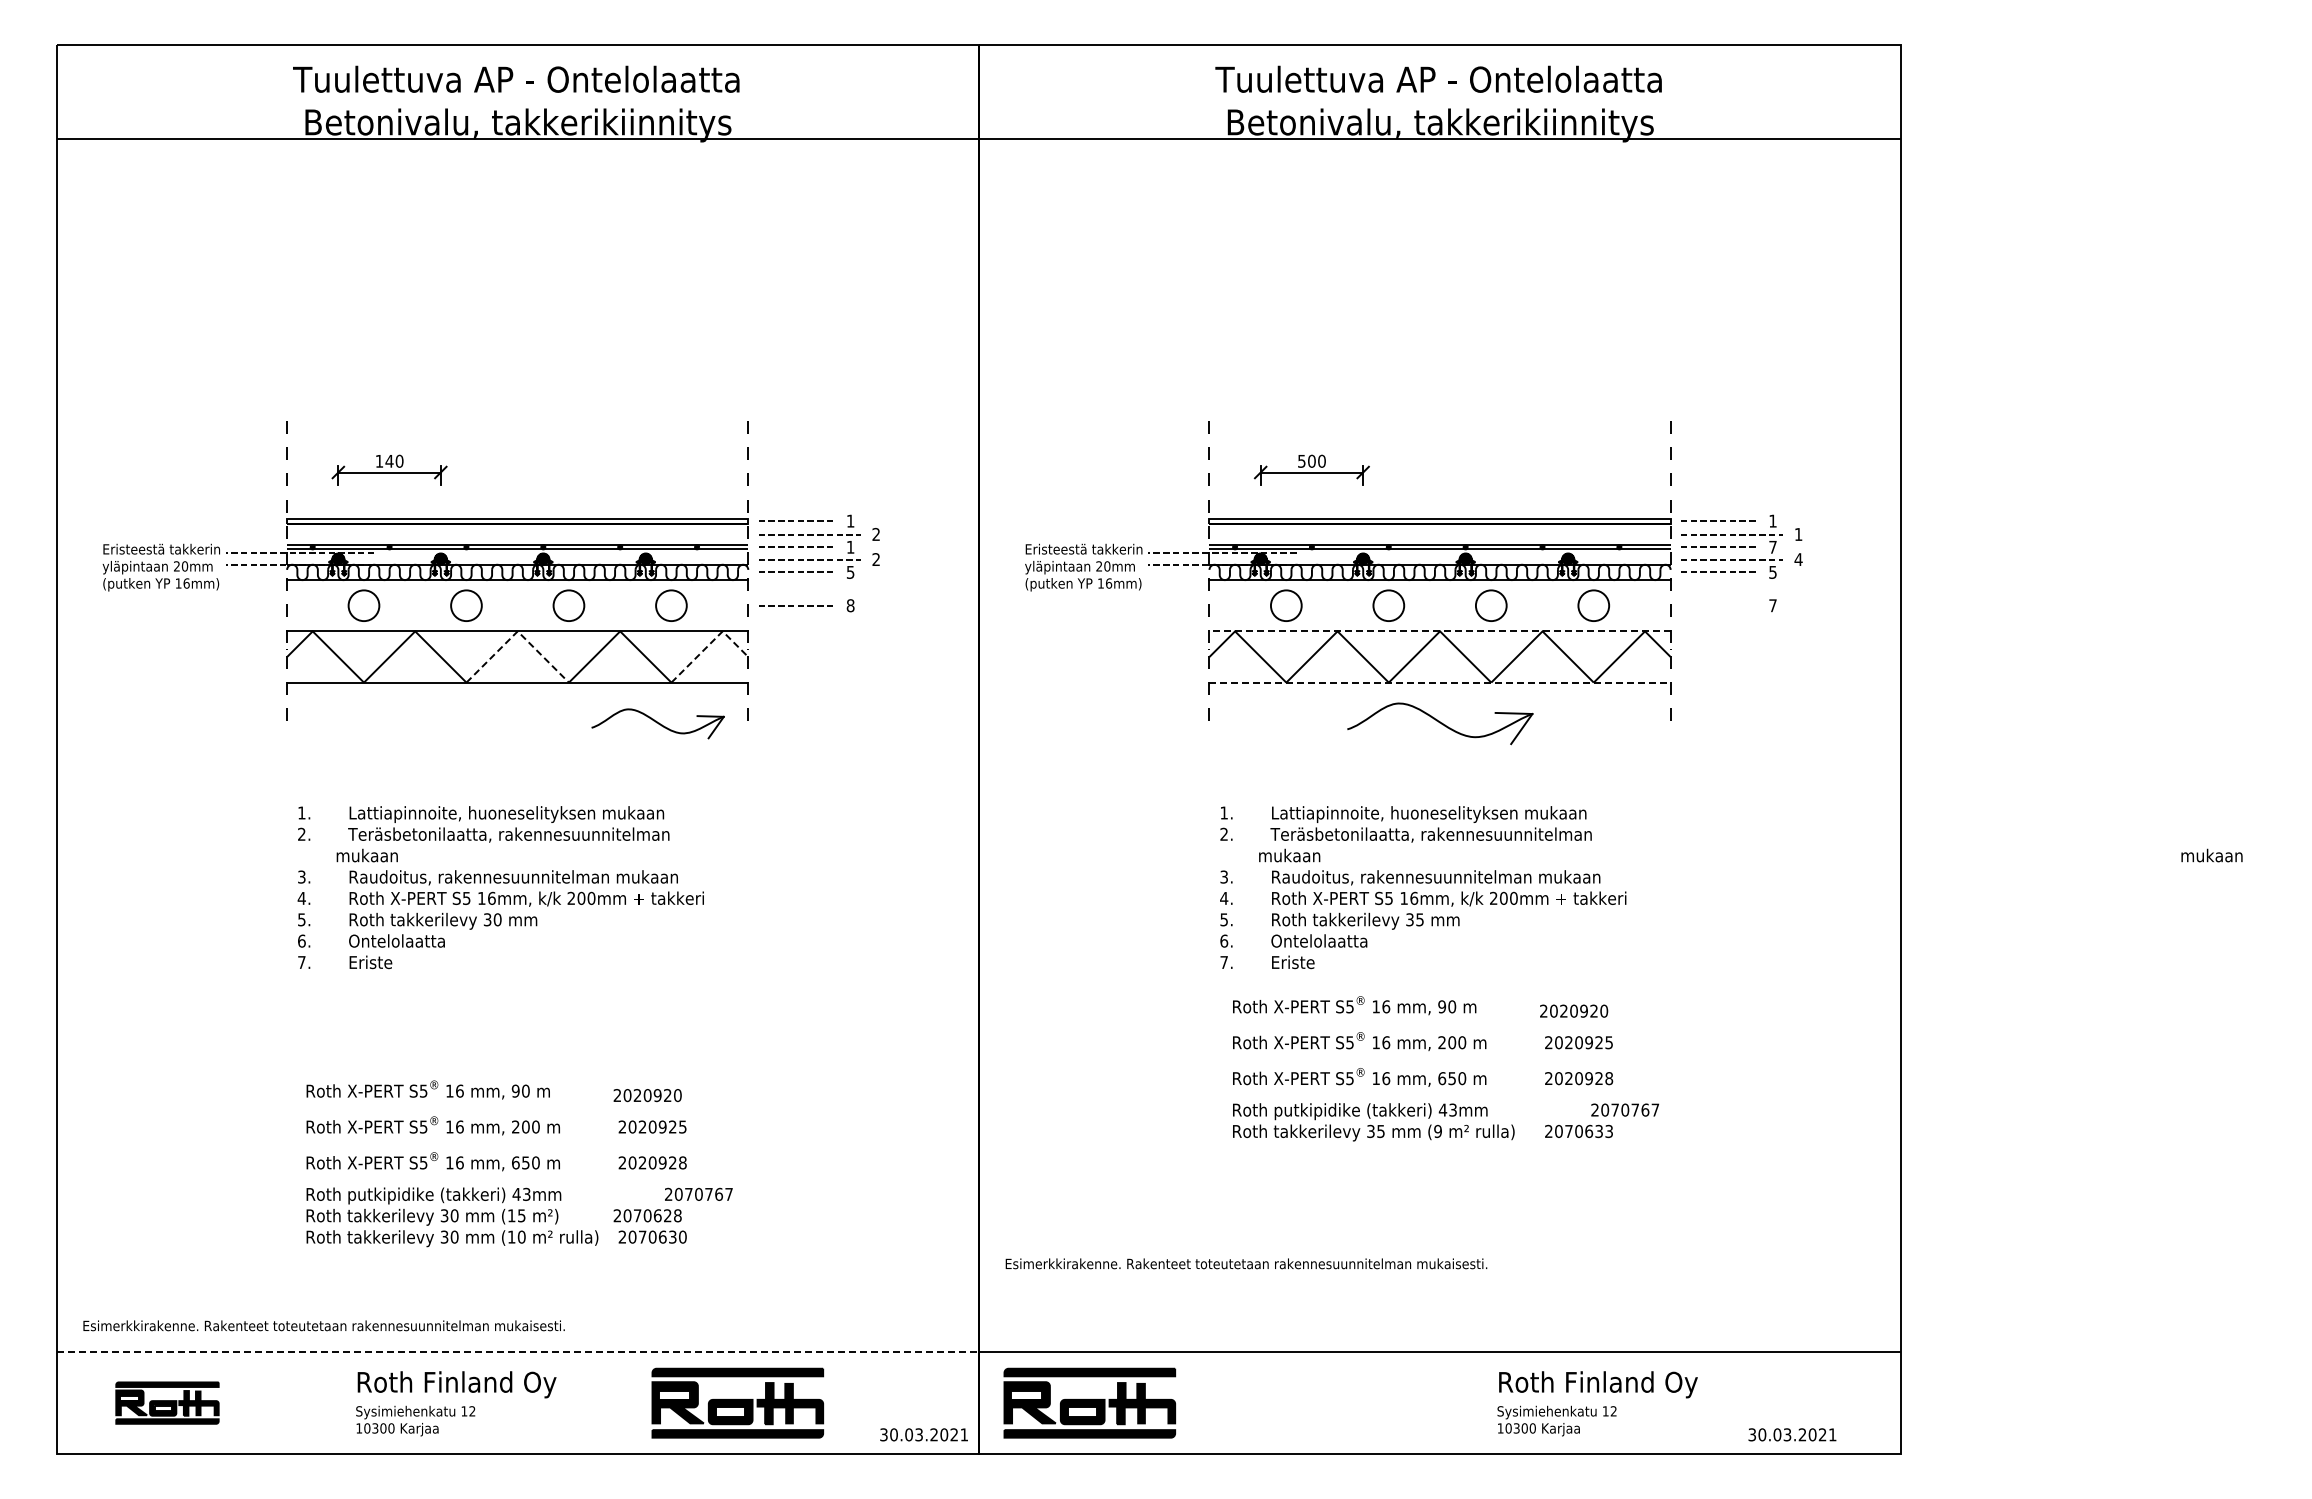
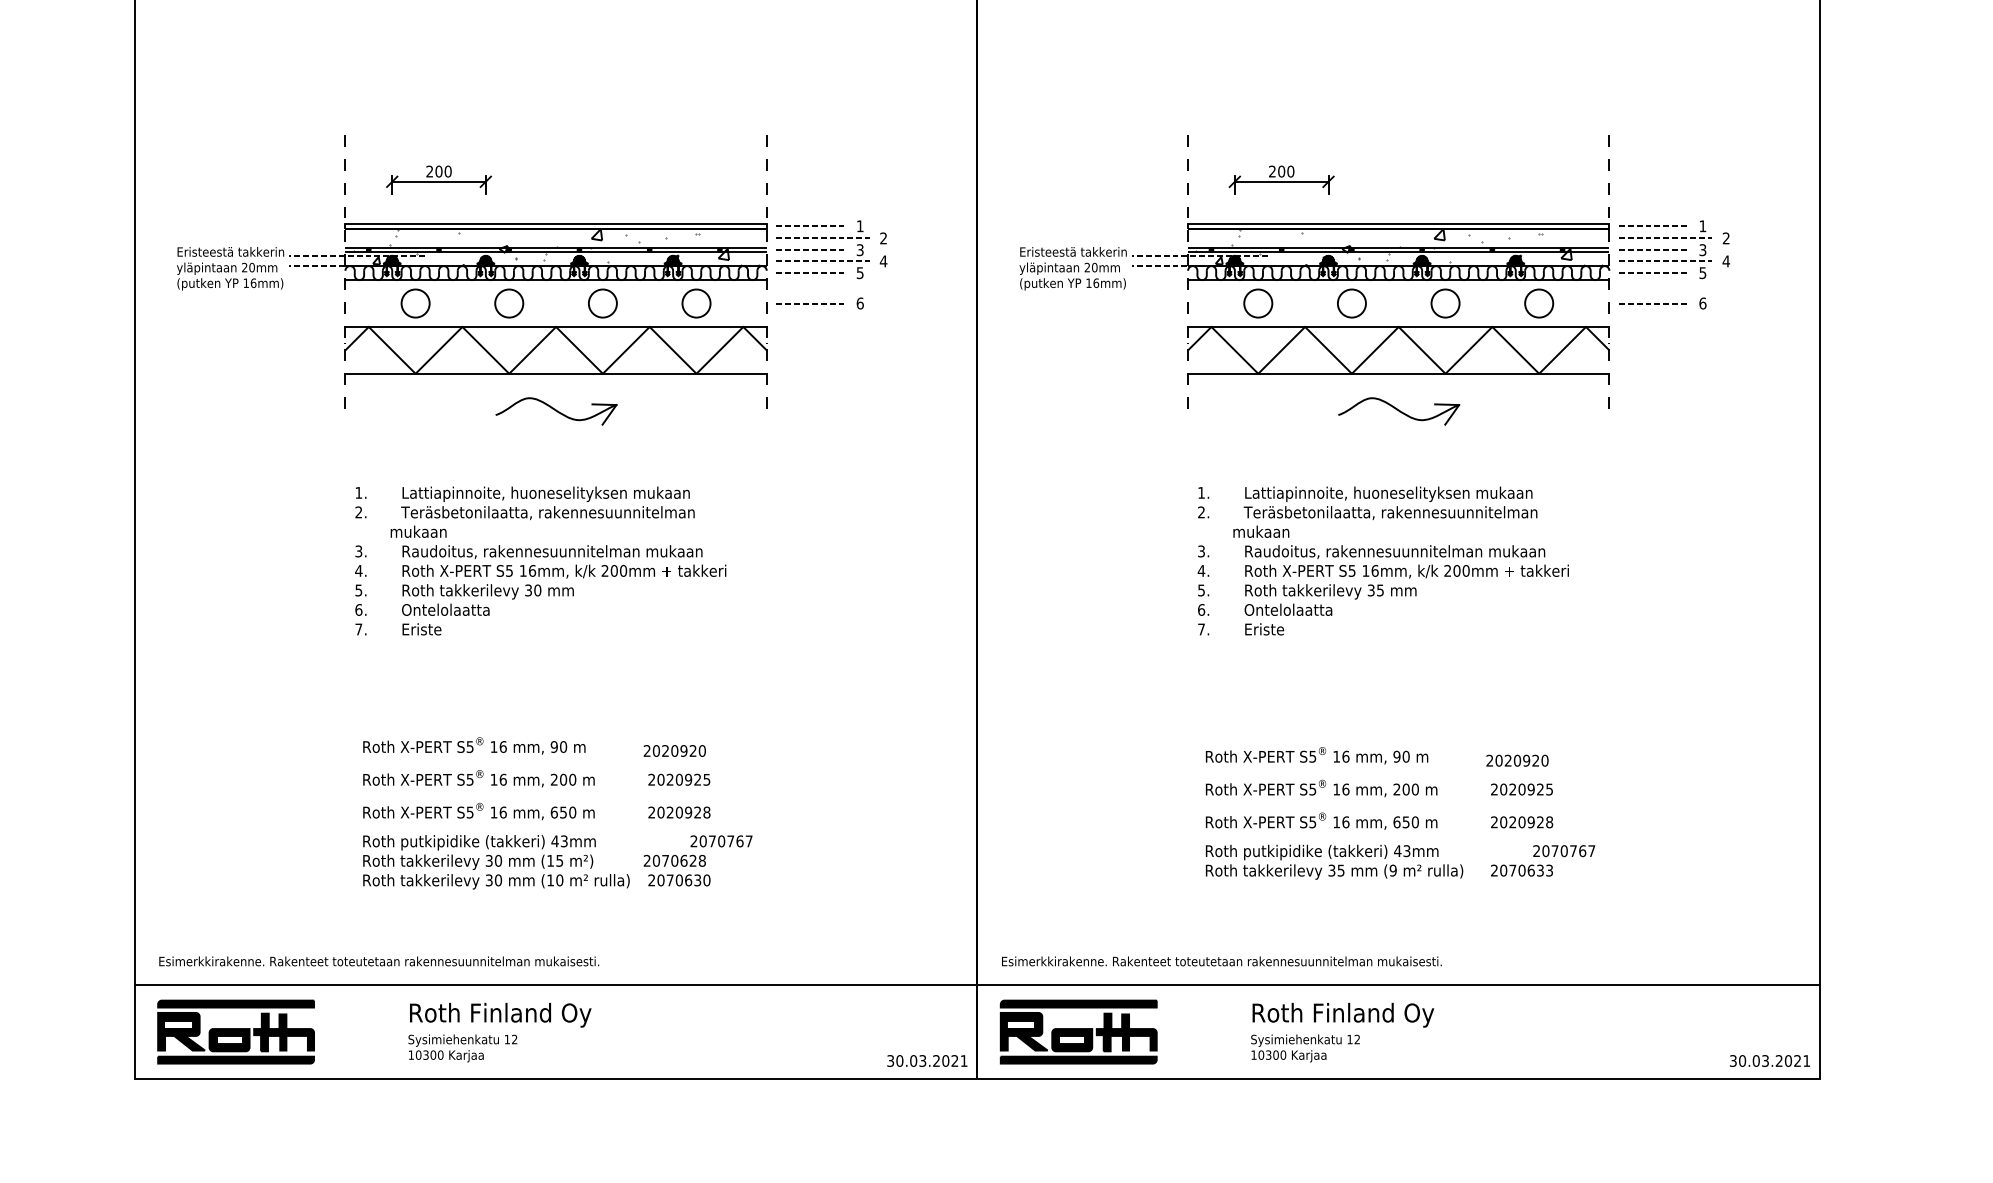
text: (384, 460) -> (434, 170), 140 -> 200
text: (1301, 460) -> (1272, 170), 500 -> 200
text: (1798, 533) -> (1726, 237), 1 -> 2
hatch: (518, 544) -> (556, 247), added
hatch: (1440, 544) -> (1399, 247), added
text: (850, 546) -> (860, 249), 1 -> 3
text: (1772, 546) -> (1702, 249), 7 -> 3
text: (876, 559) -> (883, 261), 2 -> 4
text: (850, 605) -> (860, 303), 8 -> 6
line: (1716, 605) -> (1651, 303), added
text: (1772, 605) -> (1702, 303), 7 -> 6
line: (517, 631) -> (555, 327), dashed -> solid
line: (1440, 631) -> (1399, 327), dashed -> solid
line: (710, 643) -> (732, 338), dashed -> solid
line: (1440, 682) -> (1399, 373), dashed -> solid
part: (657, 723) -> (555, 411), moved
part: (1440, 723) -> (1399, 411), size x0.71
text: (1445, 1068) -> (1400, 813), moved
text: (1246, 1263) -> (1221, 961), moved
line: (518, 1351) -> (556, 984), dashed -> solid
part: (167, 1402) -> (236, 1031), size x1.67
part: (737, 1402) -> (756, 1031), removed
text: (1597, 1403) -> (1342, 1032), moved
text: (1792, 1434) -> (1770, 1060), moved

